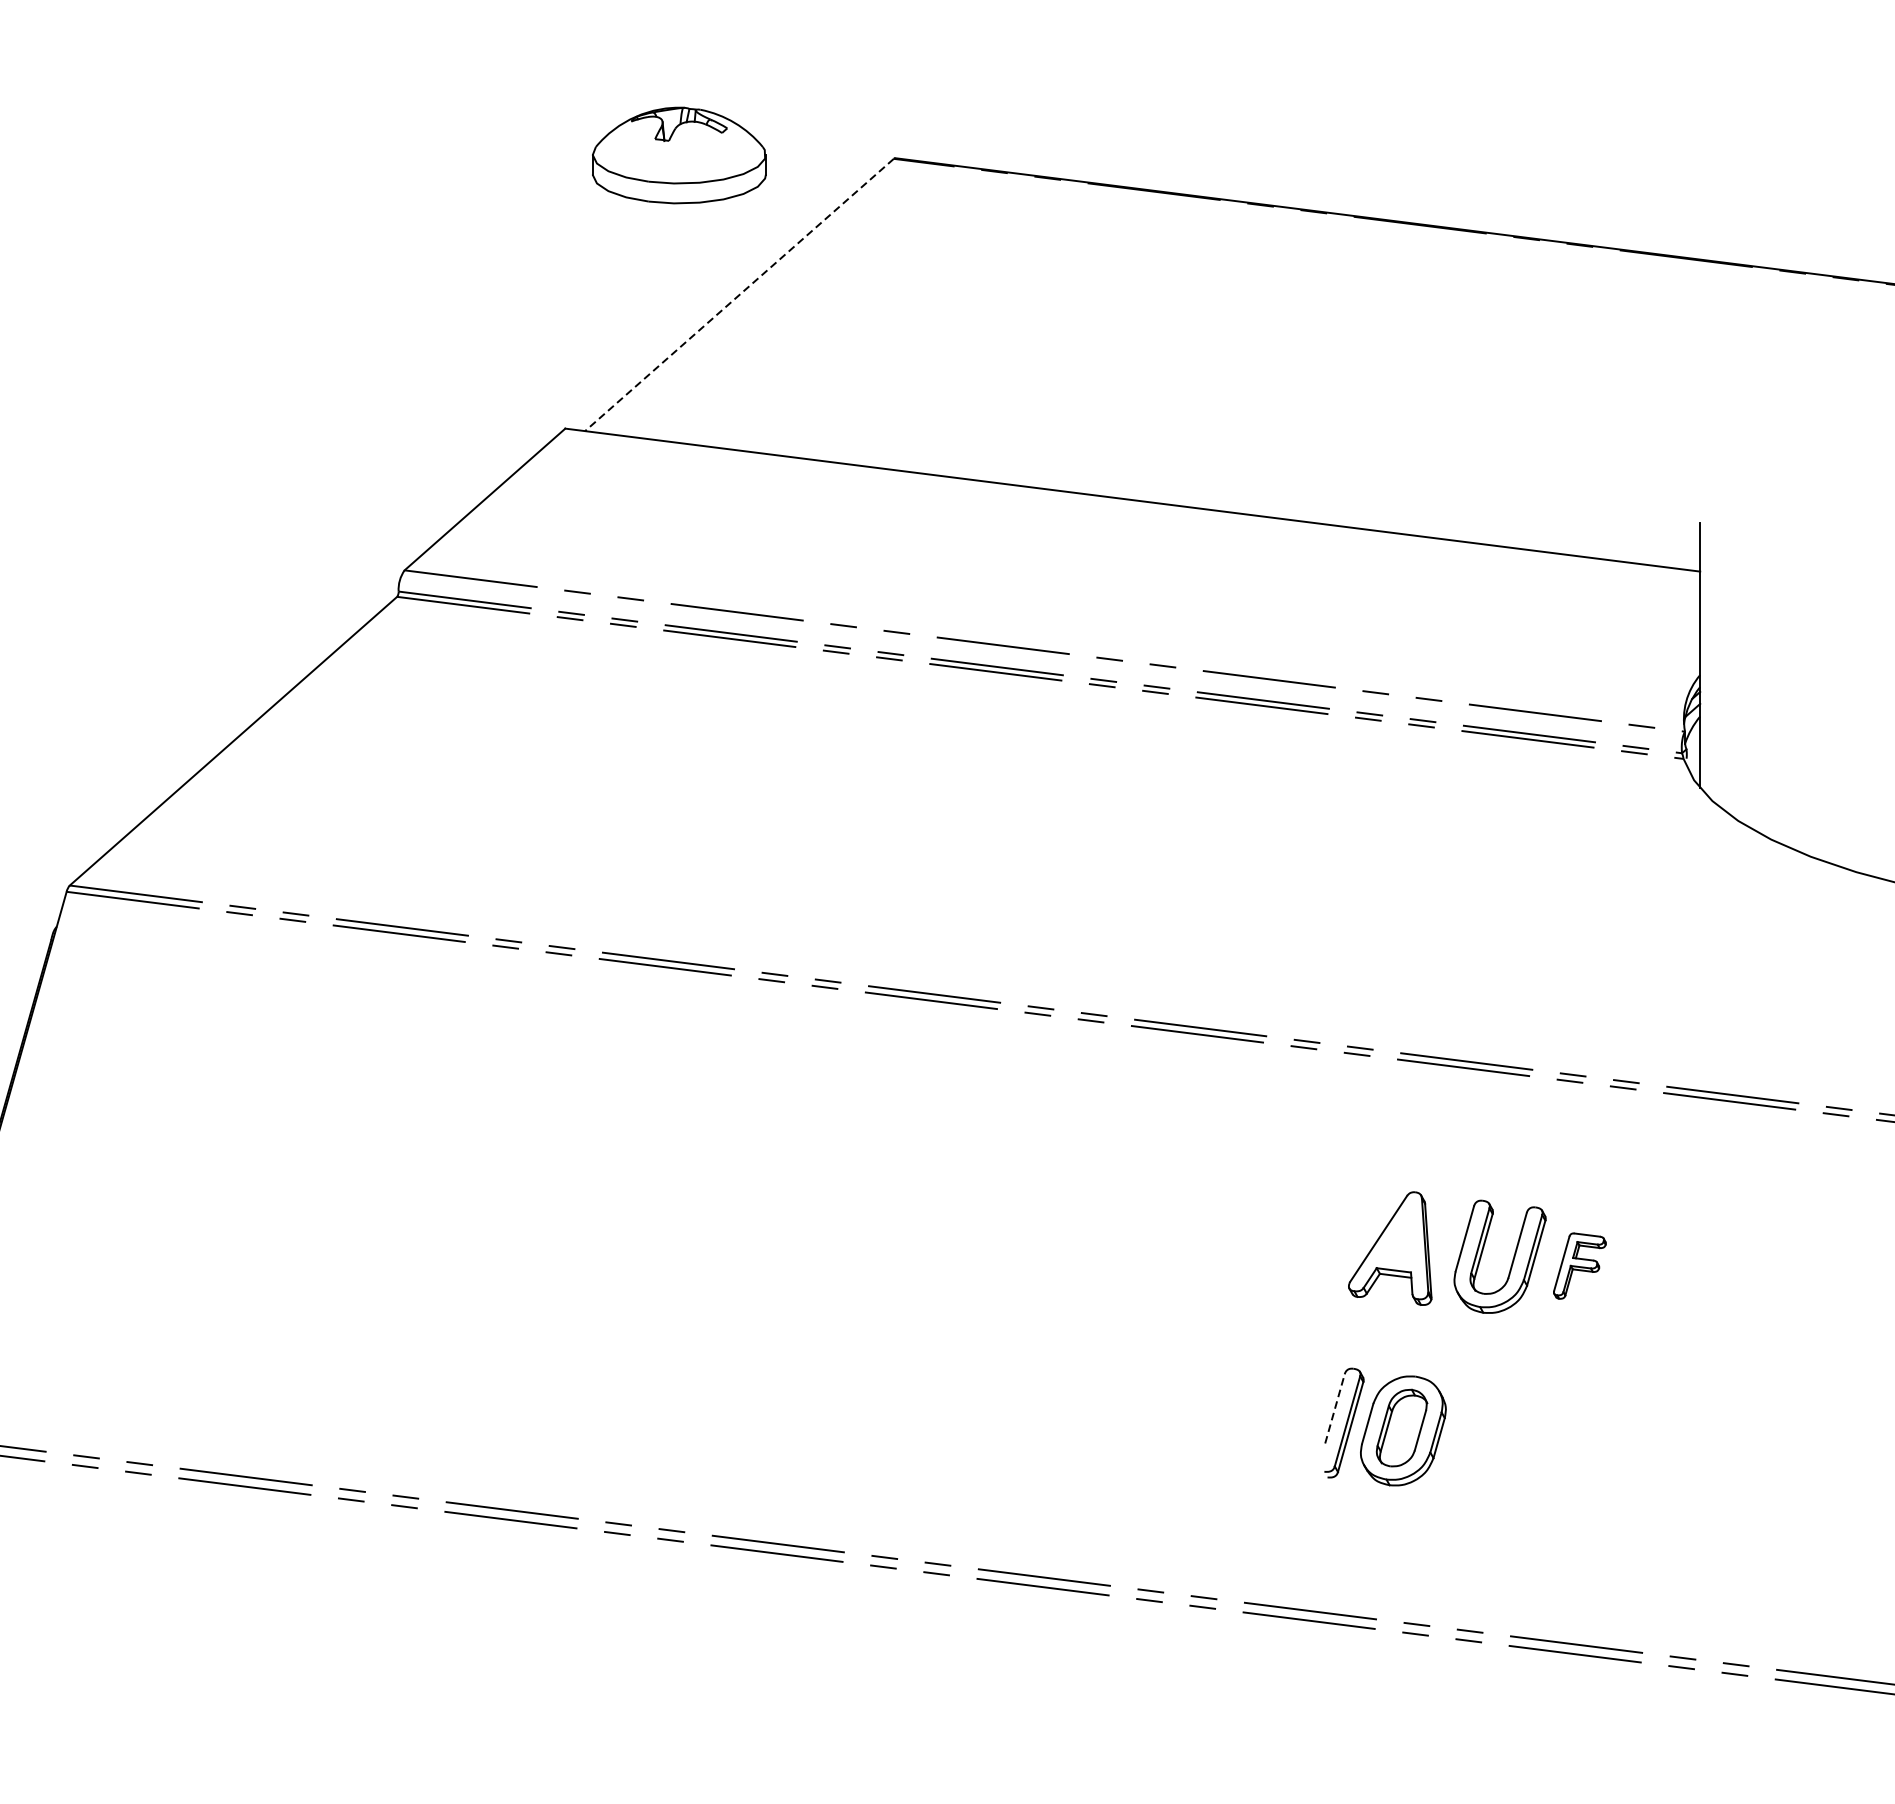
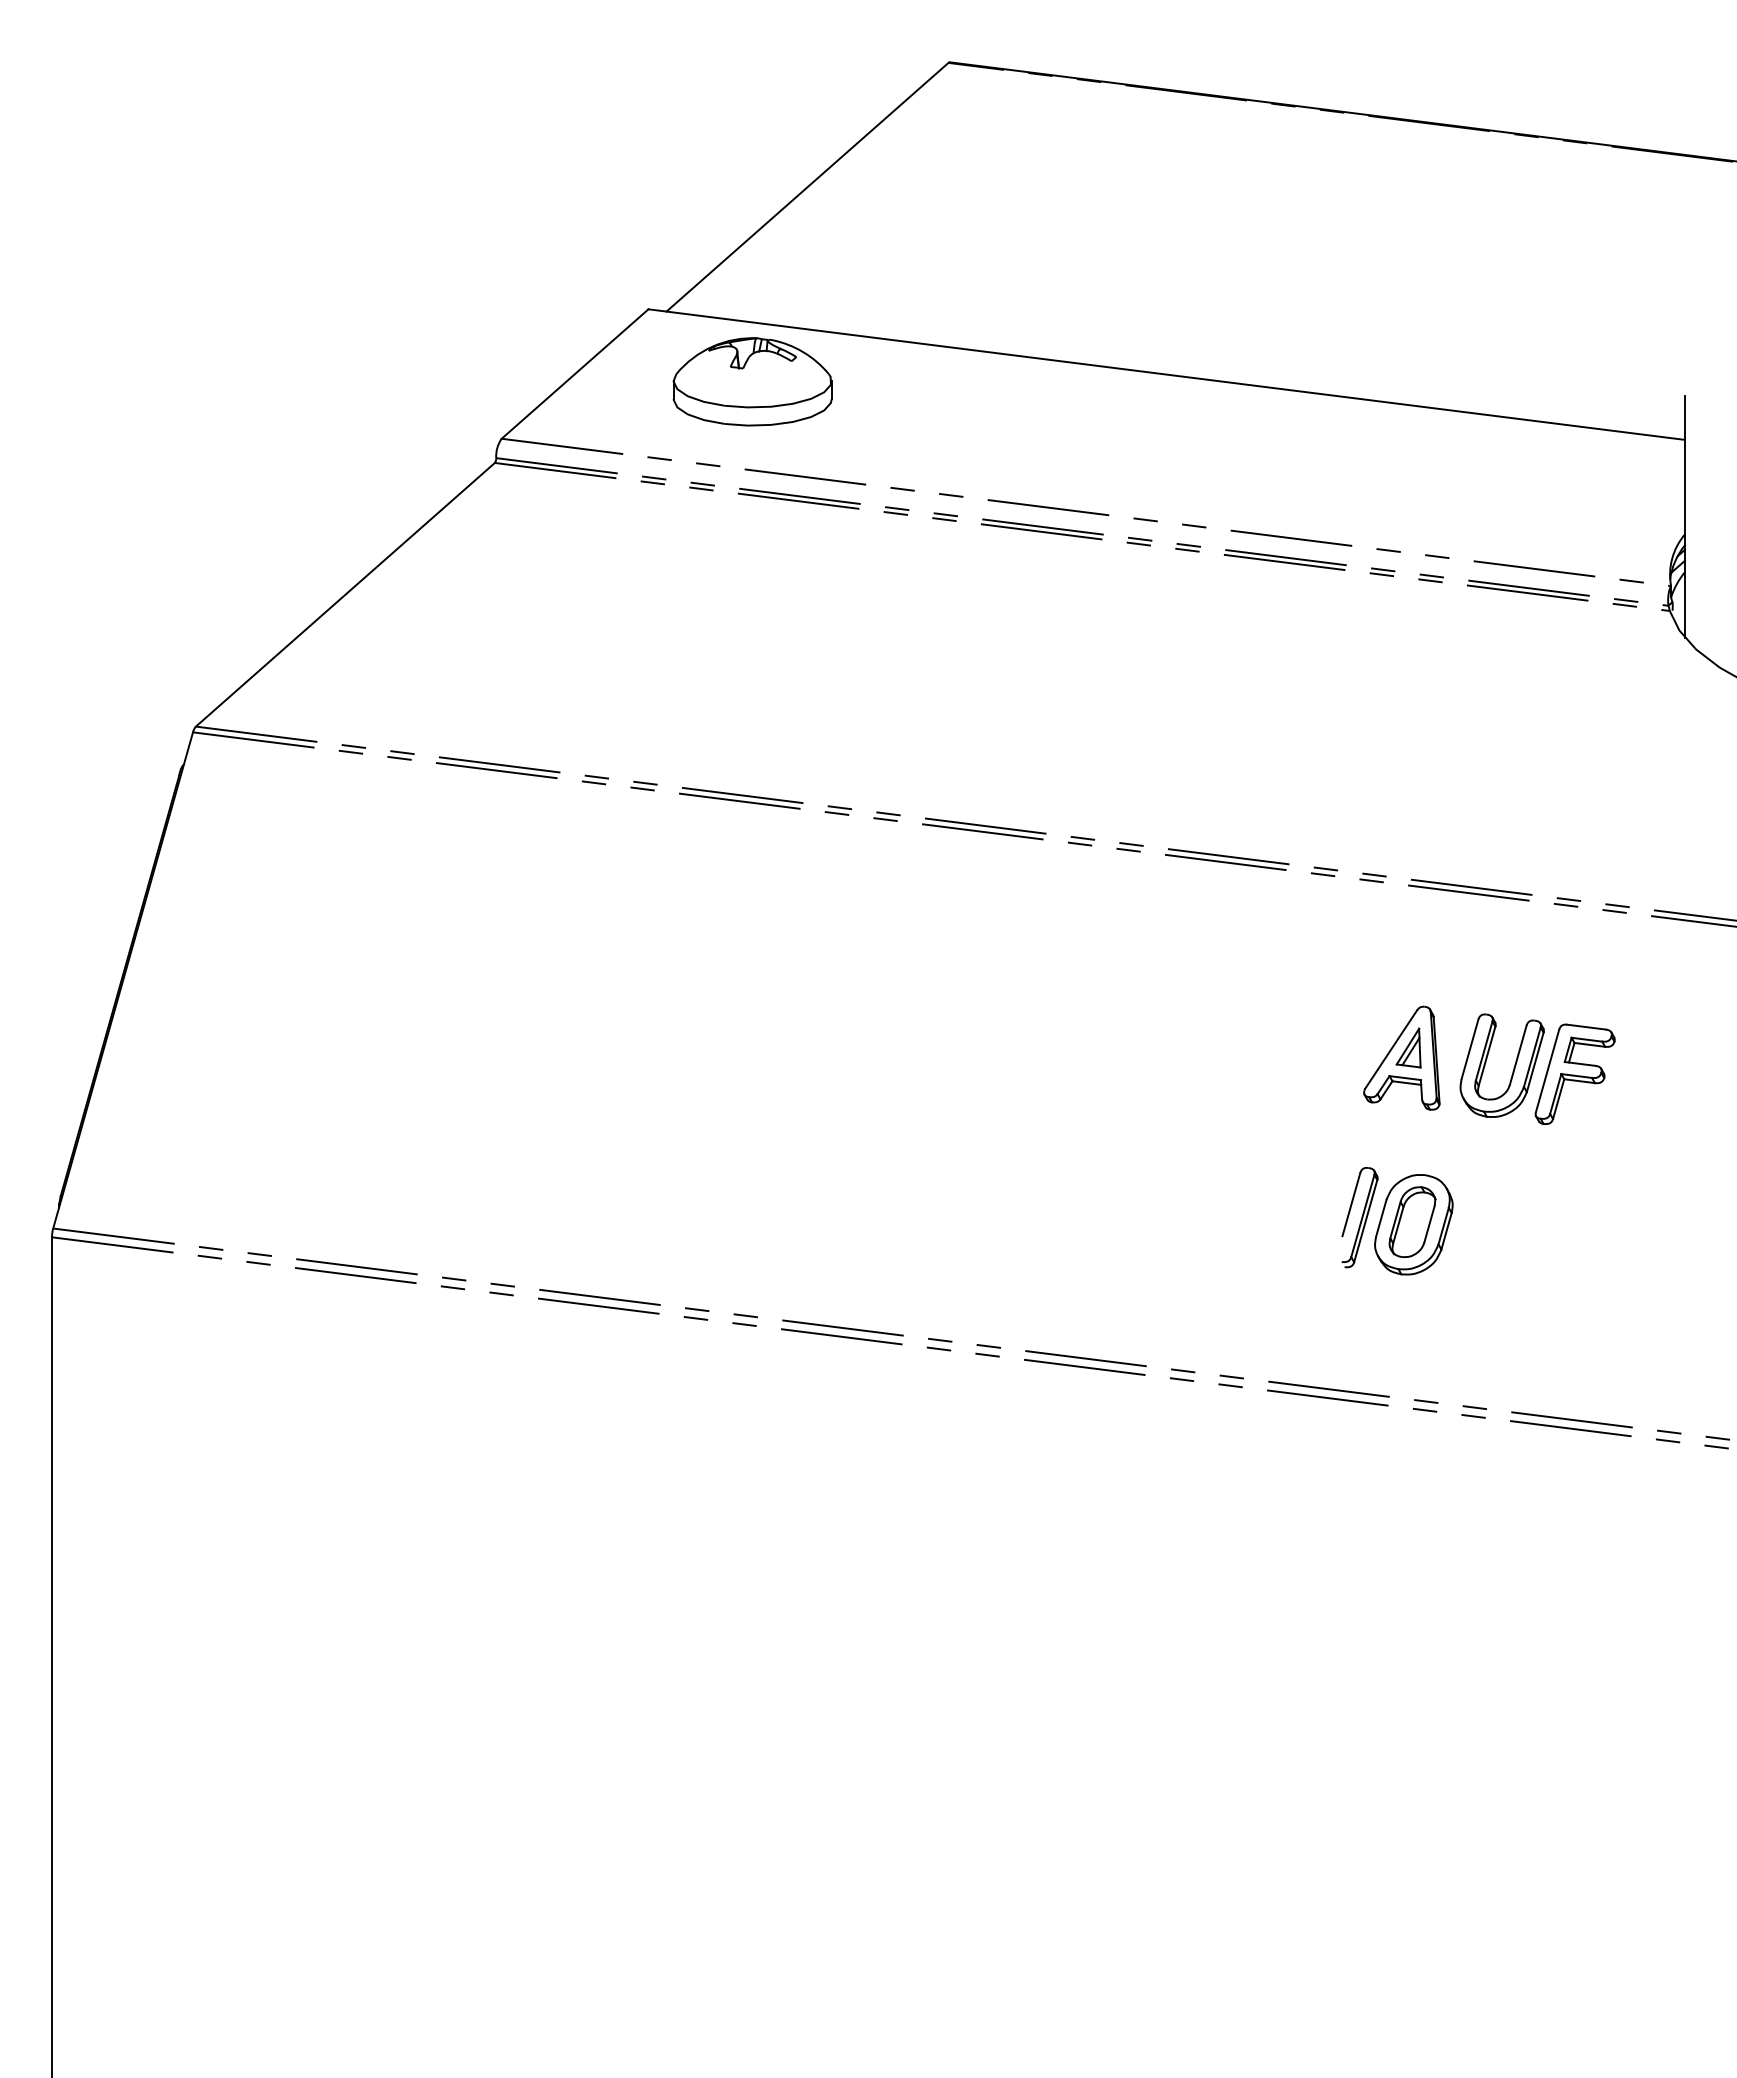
part: (679, 155) -> (752, 381), moved
line: (739, 295) -> (807, 187), dashed -> solid
part: (1397, 1236) -> (1408, 1047), added
part: (1579, 1265) -> (1574, 1073), size x1.67
line: (1335, 1408) -> (1351, 1204), dashed -> solid

